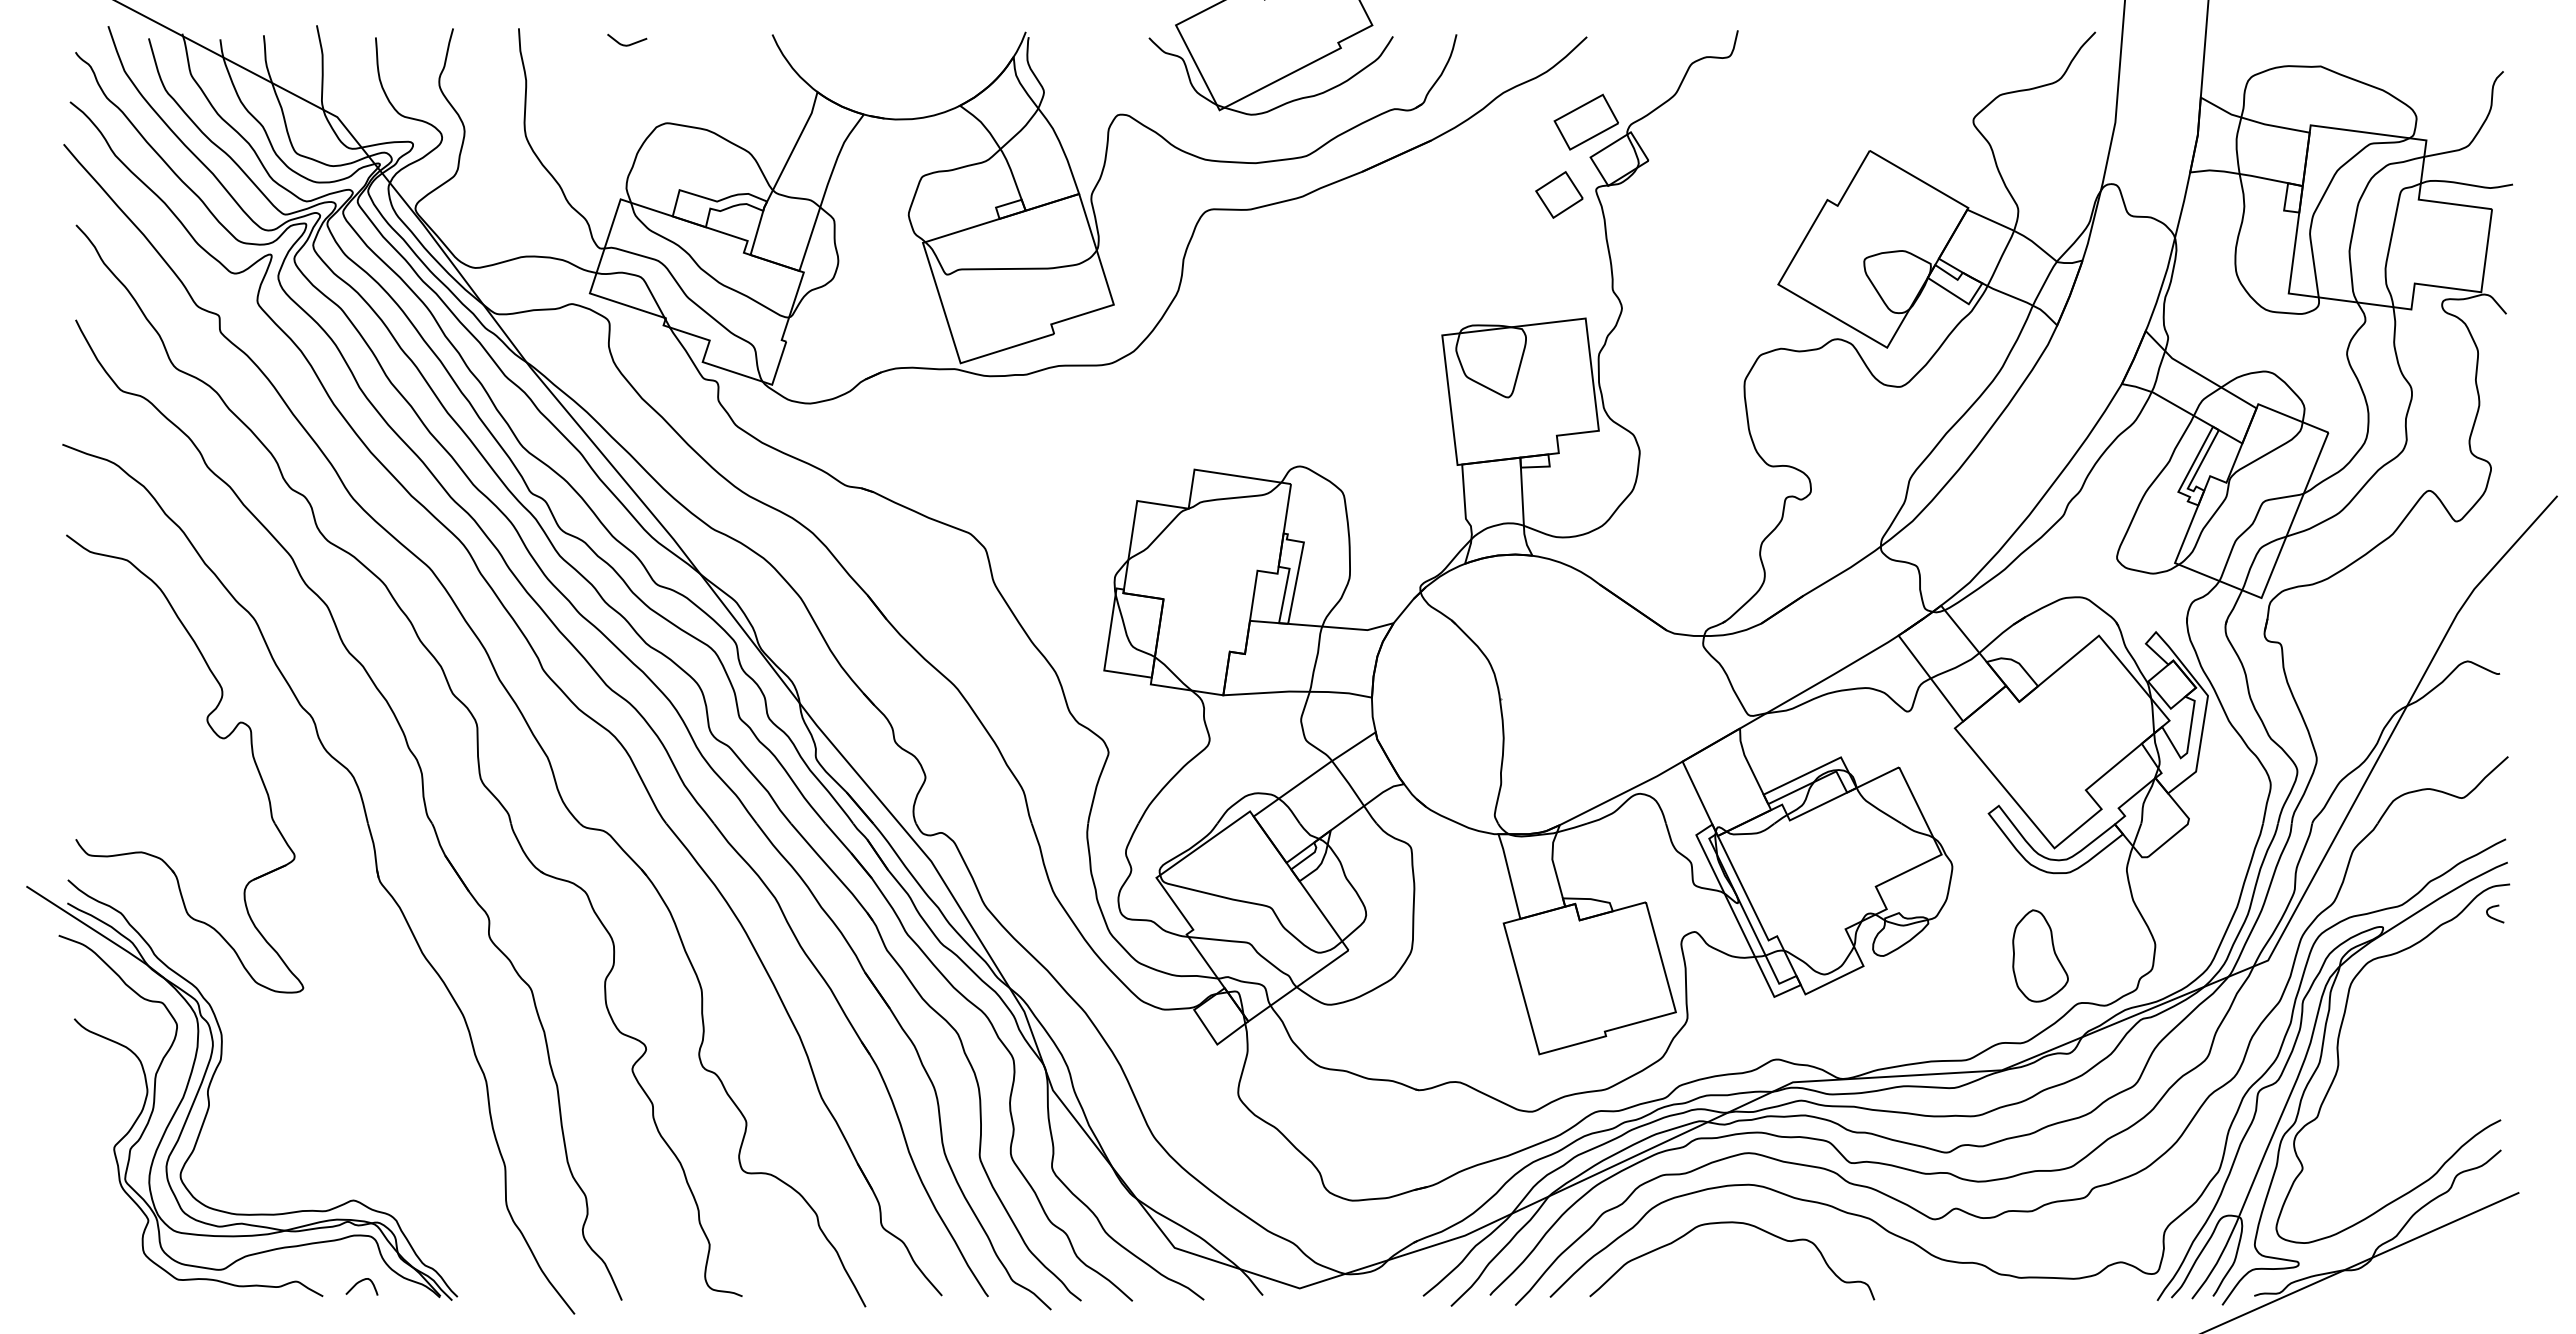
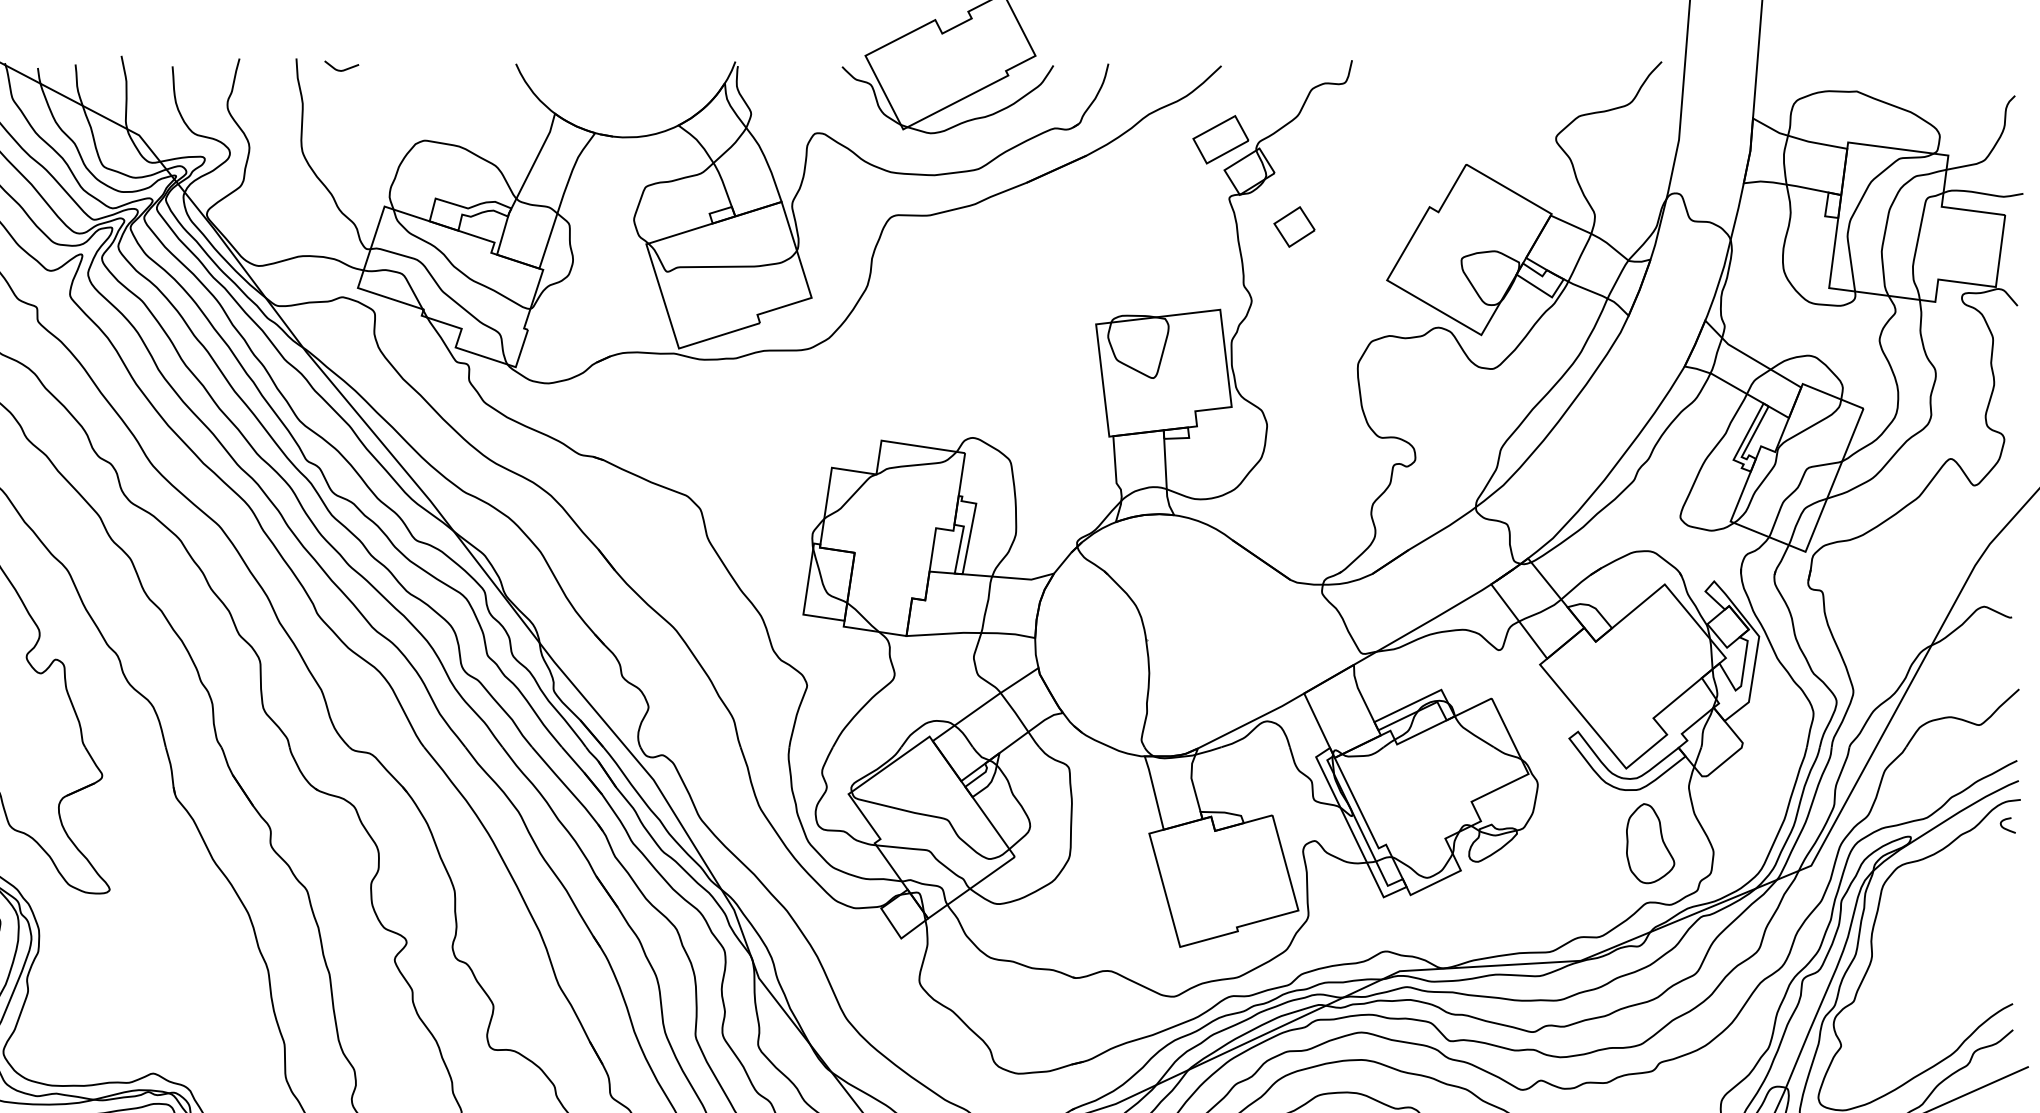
curve: (630, 43) -> (344, 69), moved
part: (1559, 194) -> (1294, 226), moved
part: (2040, 955) -> (1650, 843), moved

